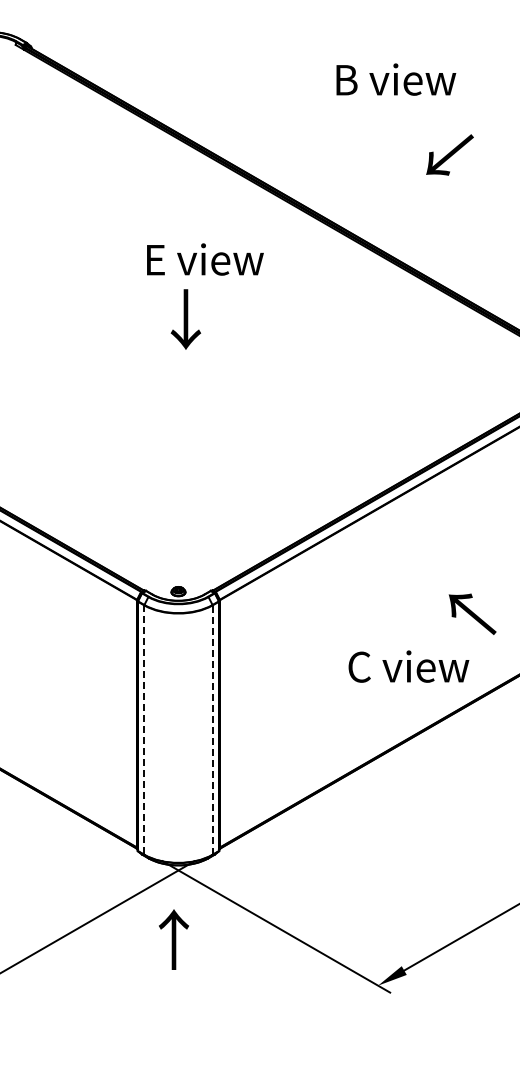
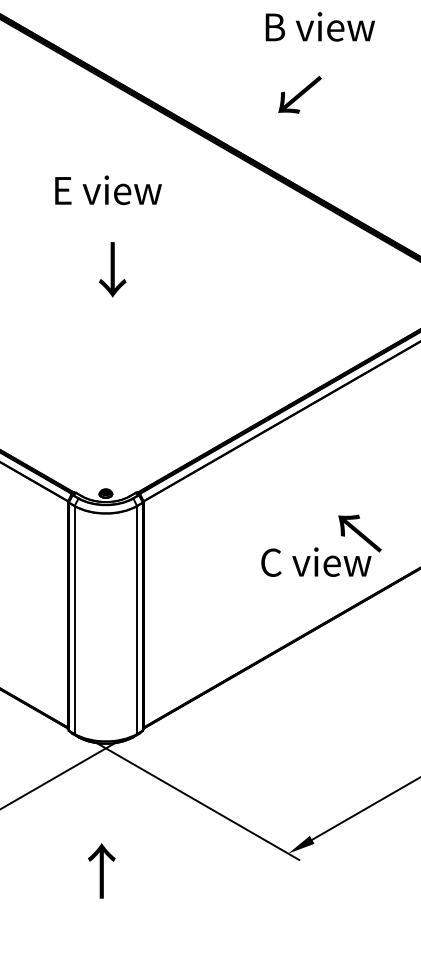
text: (396, 79) -> (320, 26), moved
text: (449, 154) -> (299, 94), moved
text: (205, 259) -> (108, 190), moved
text: (185, 319) -> (112, 269), moved
text: (472, 613) -> (359, 532), moved
line: (144, 730) -> (74, 620), dashed -> solid
line: (212, 730) -> (136, 620), dashed -> solid
text: (173, 939) -> (101, 870), moved

